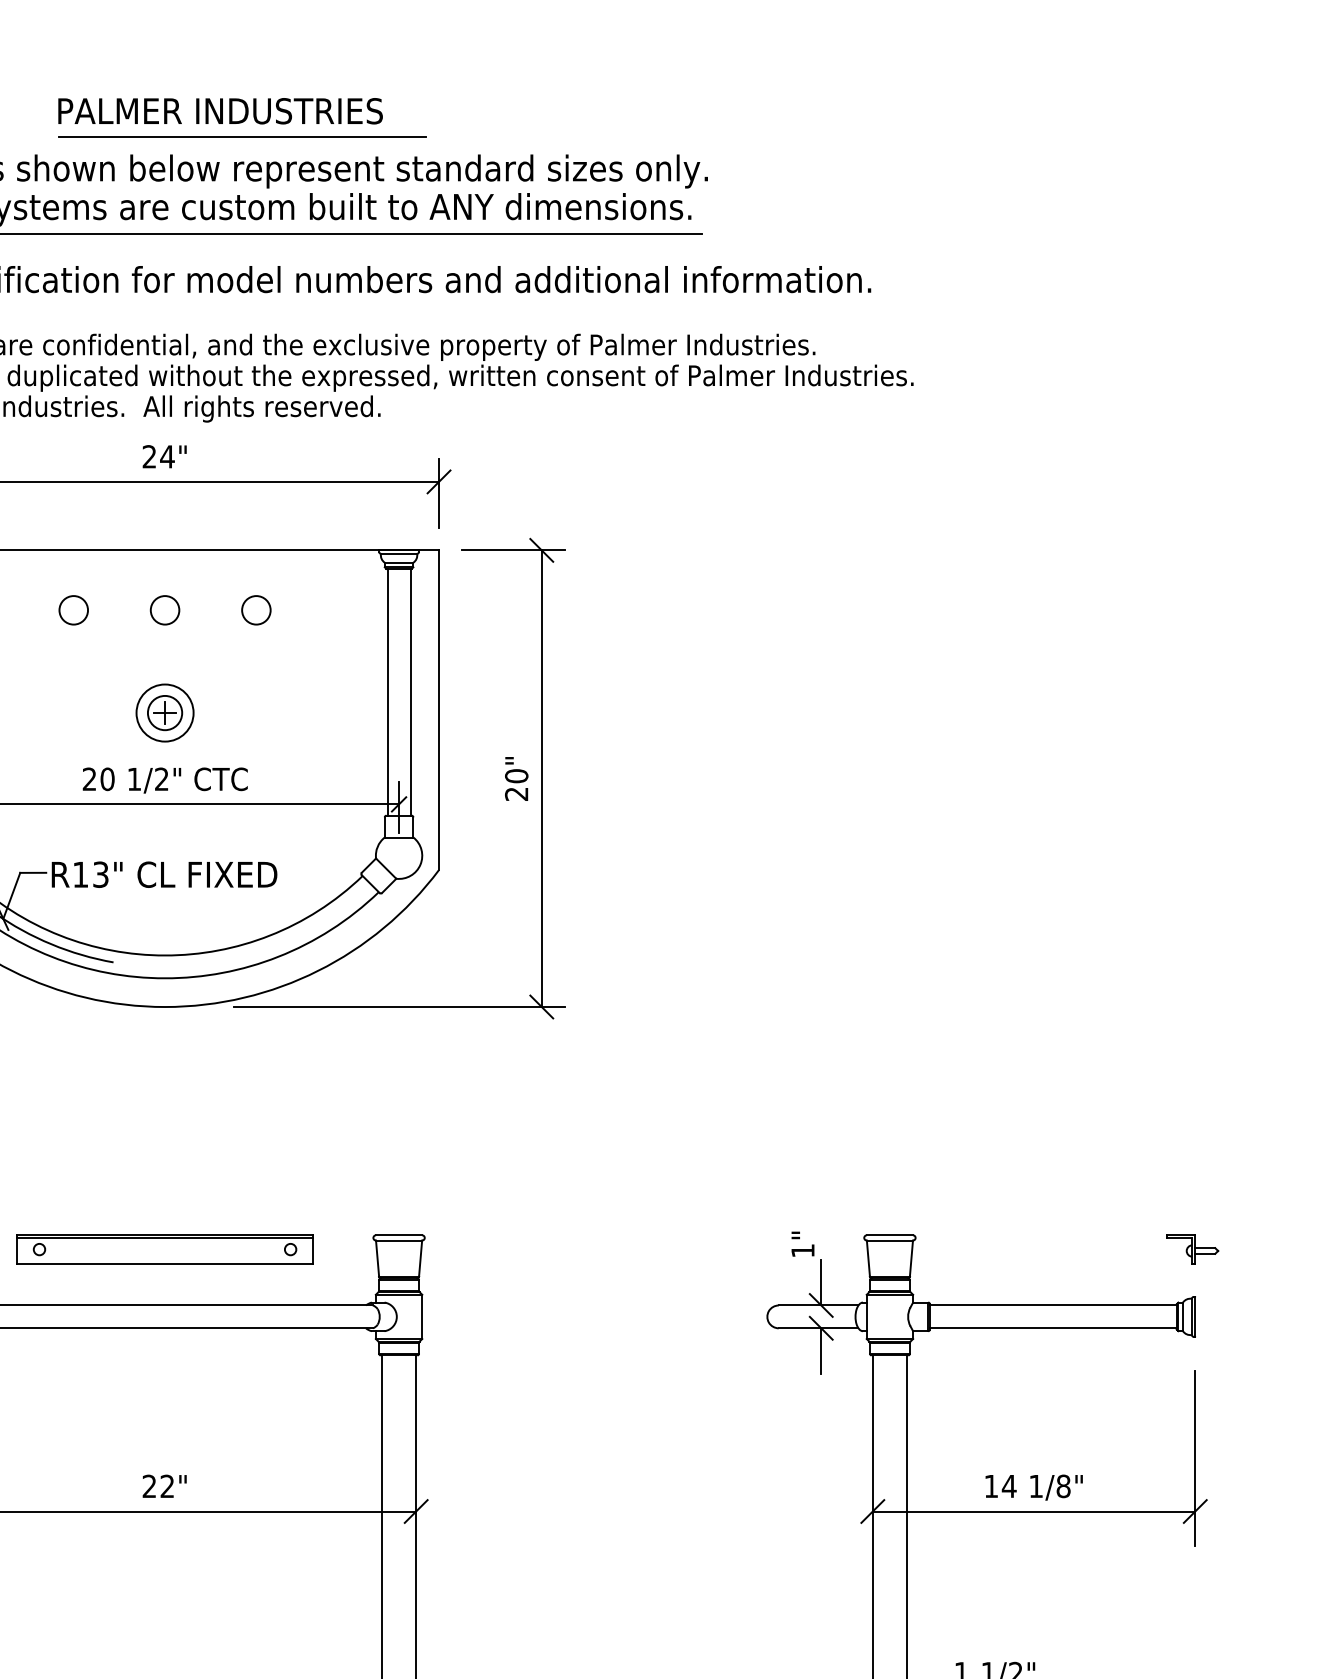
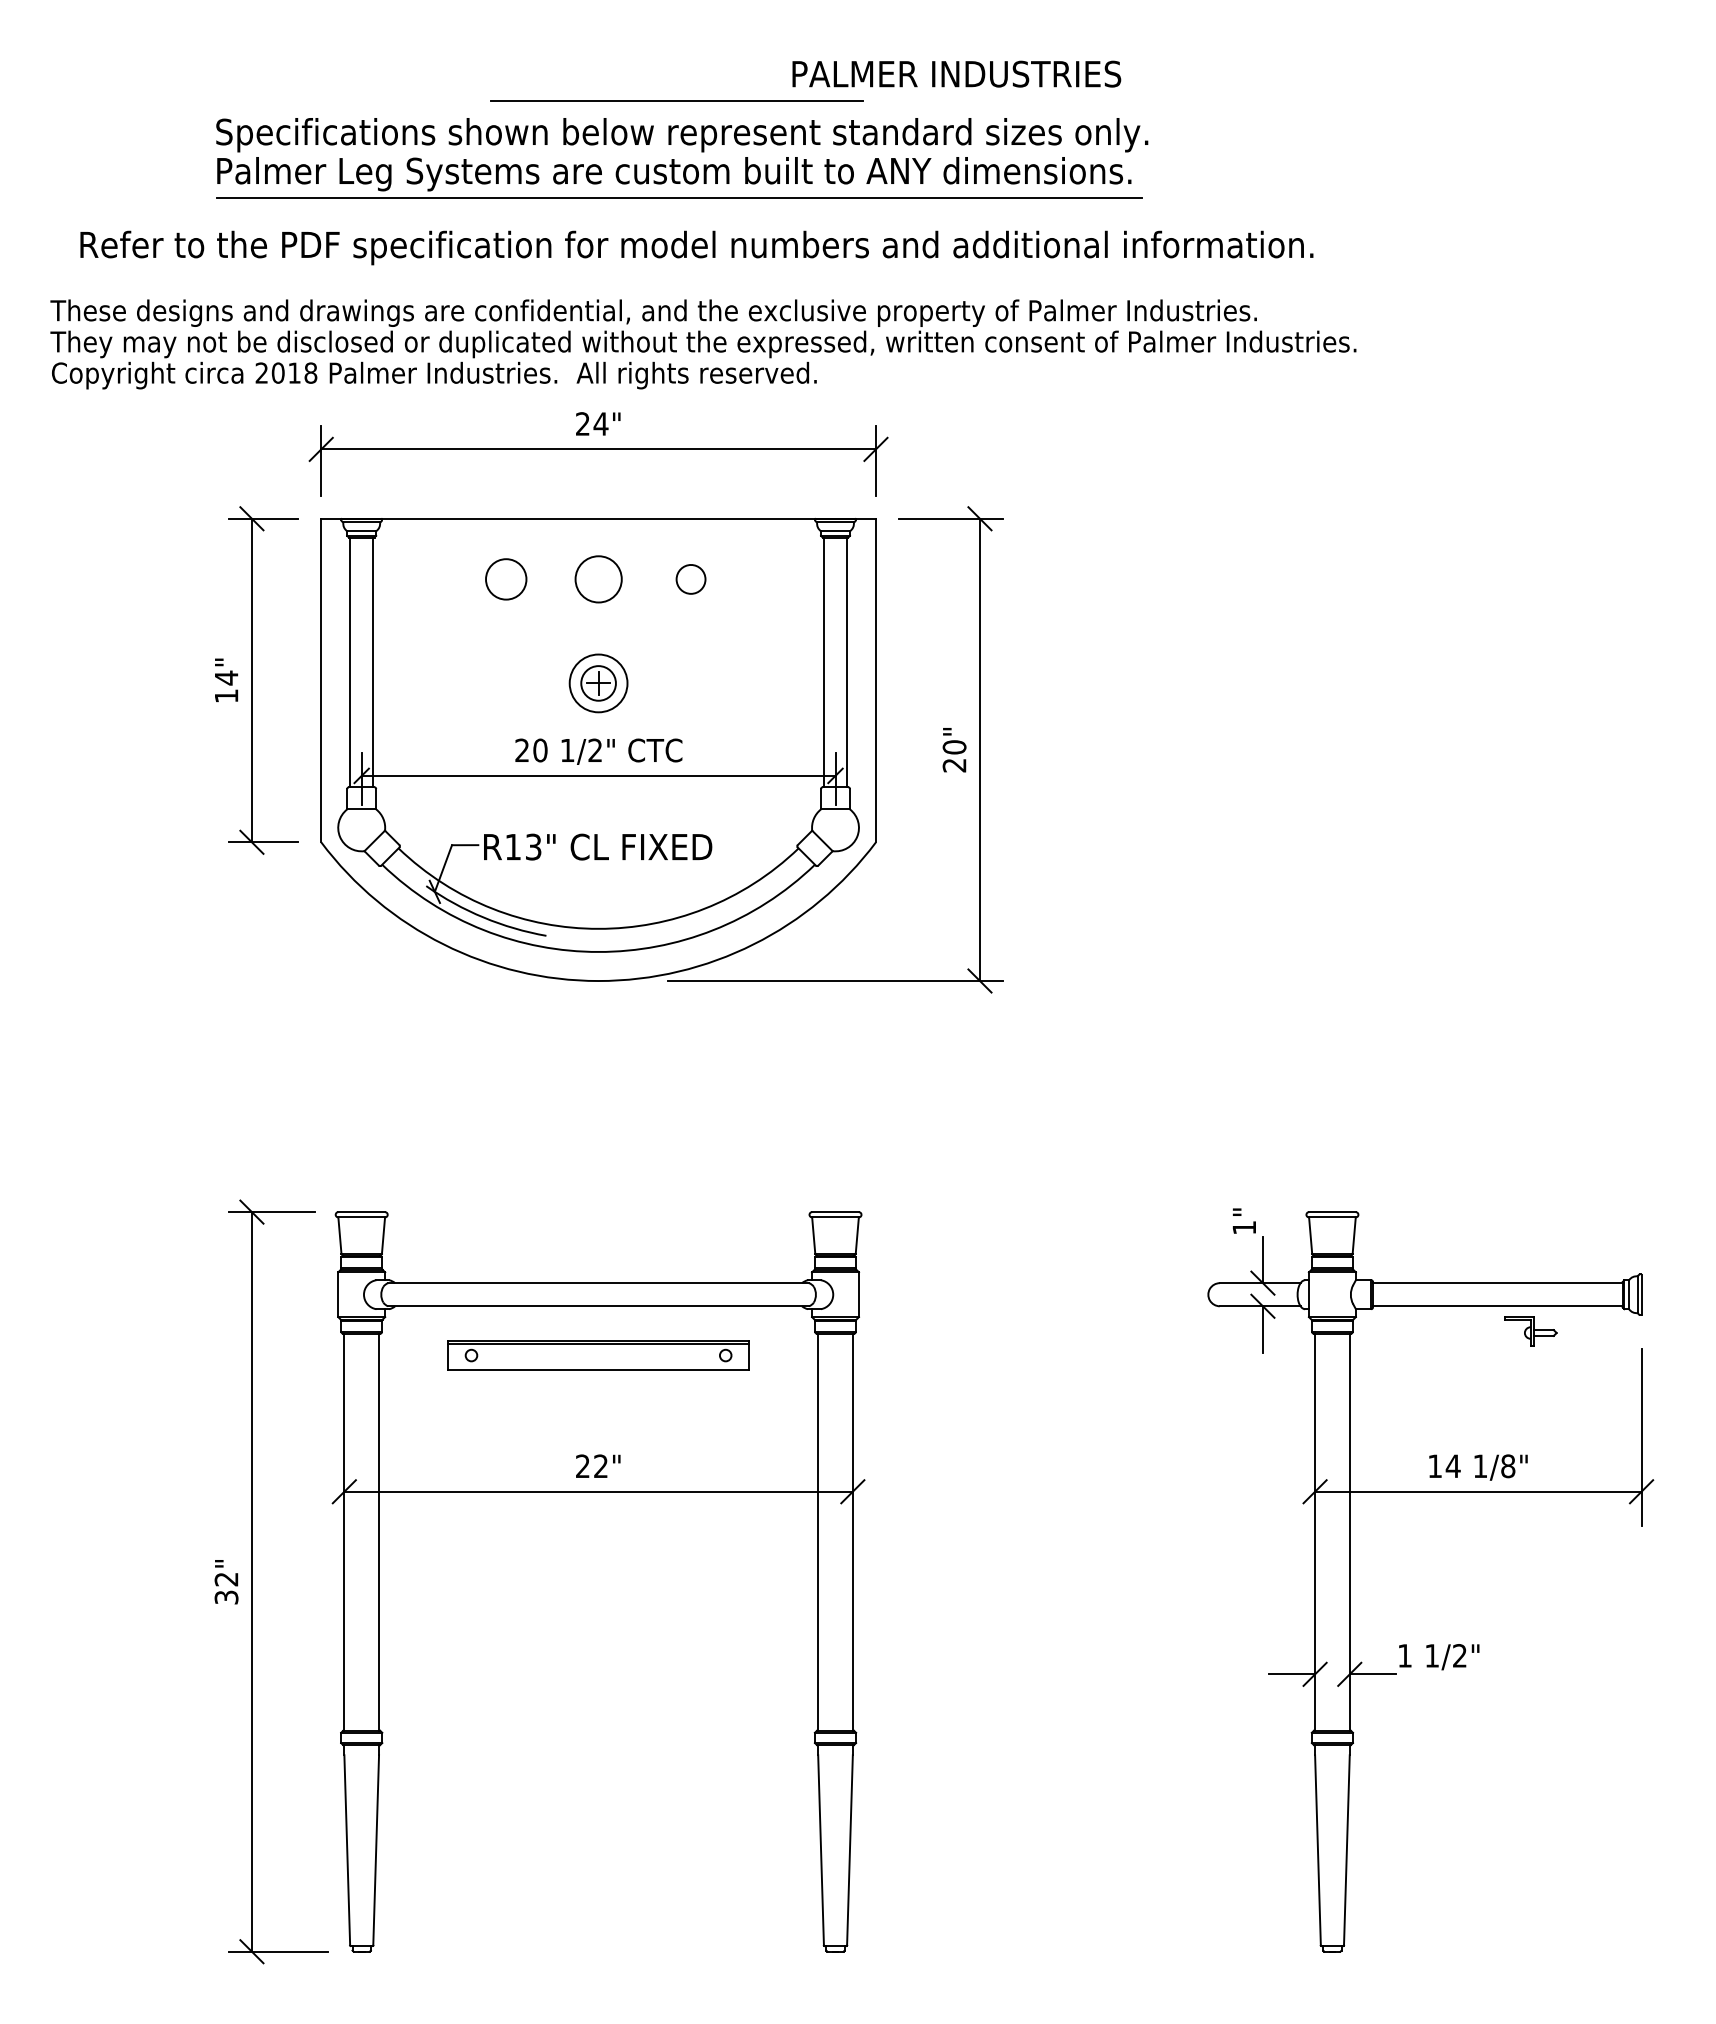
text: (220, 110) -> (956, 73), moved
part: (73, 610) -> (505, 579), size x1.4
part: (164, 610) -> (598, 579), size x1.6
part: (164, 1249) -> (598, 1355), moved
part: (1192, 1249) -> (1530, 1331), moved

